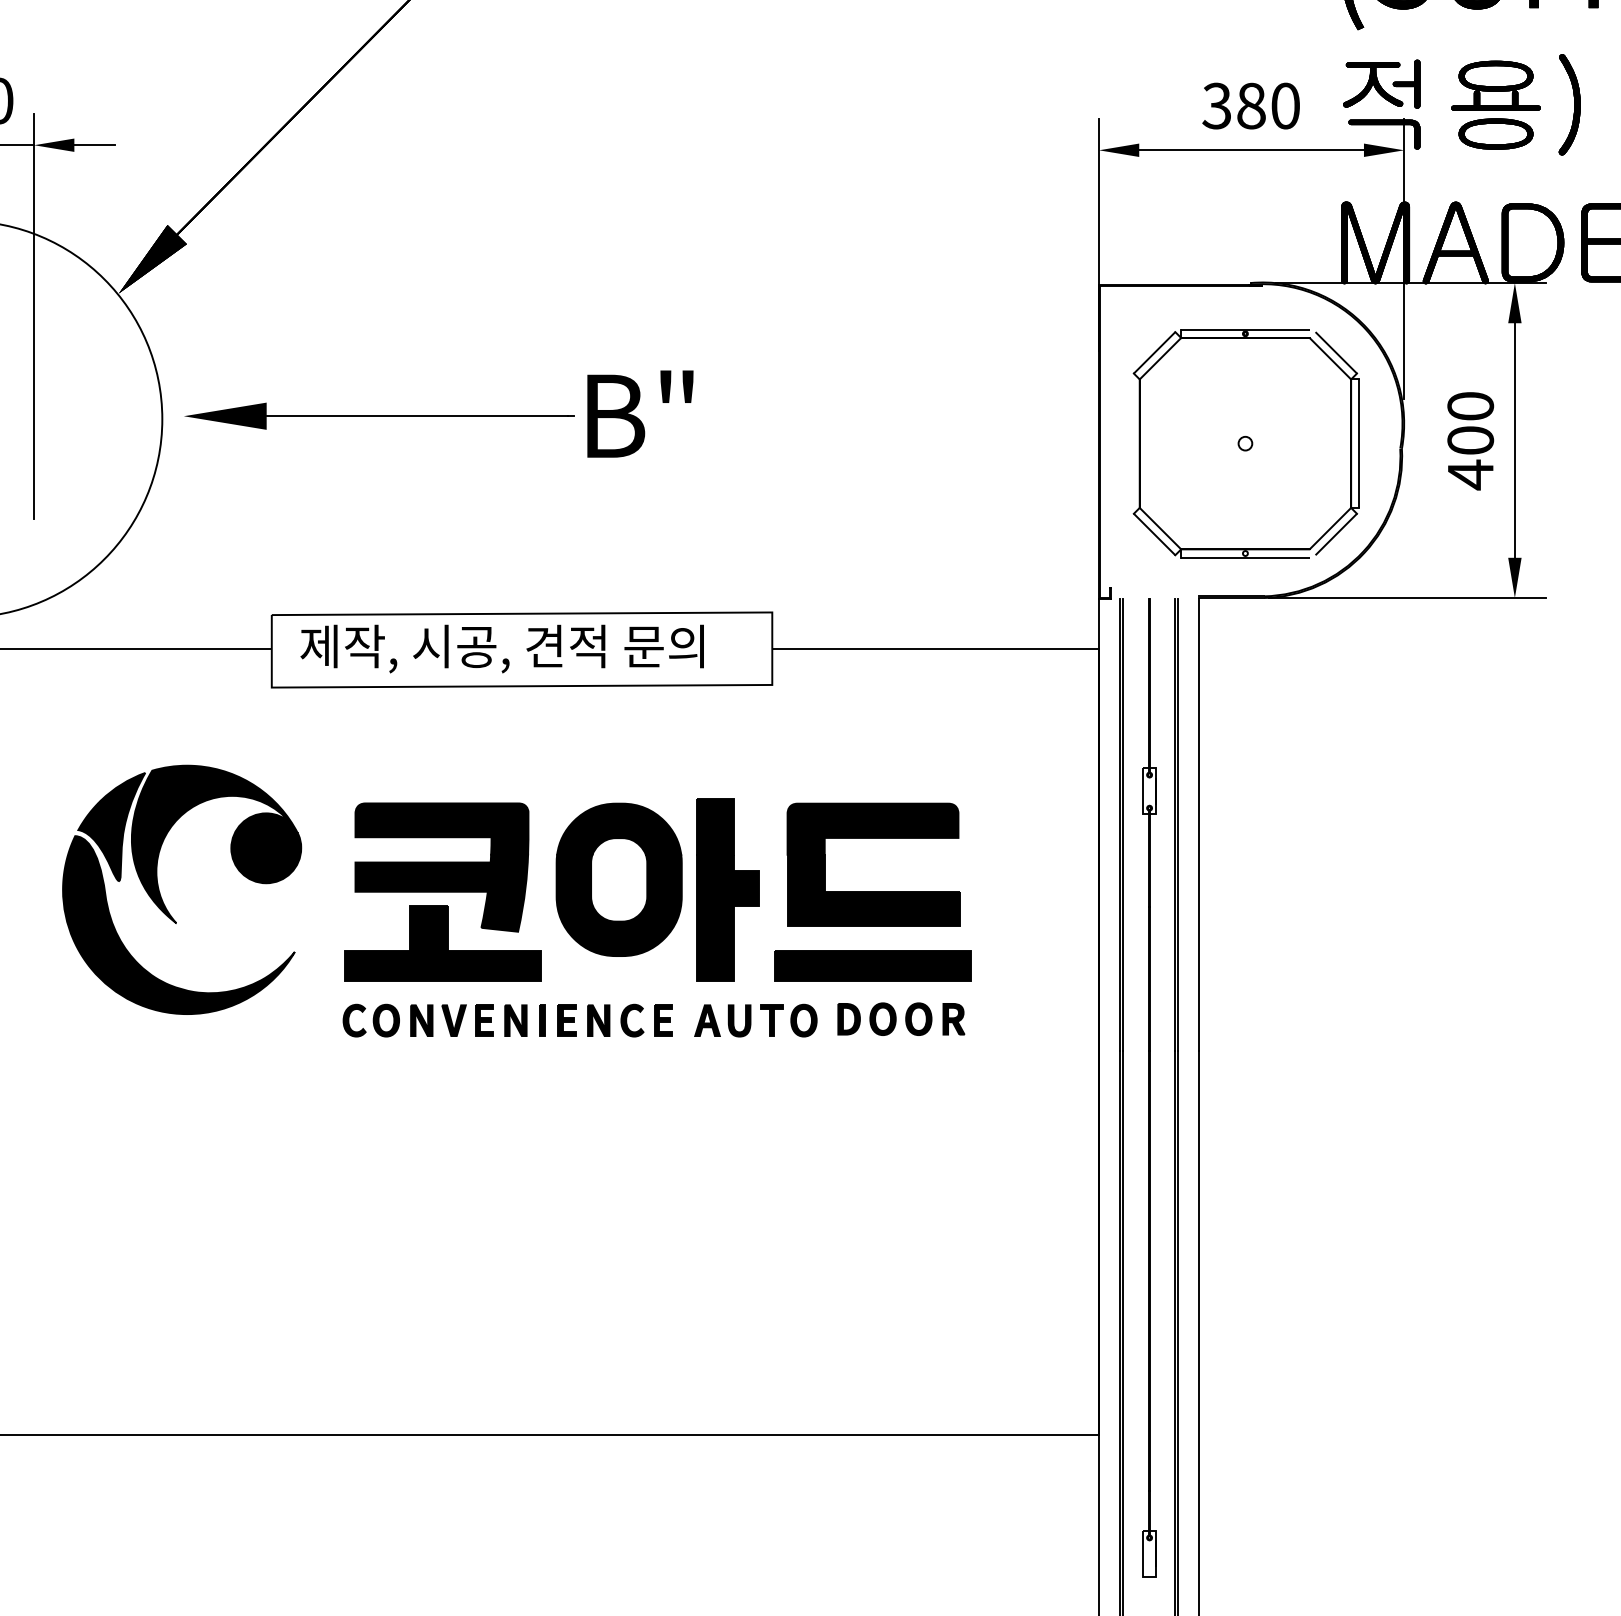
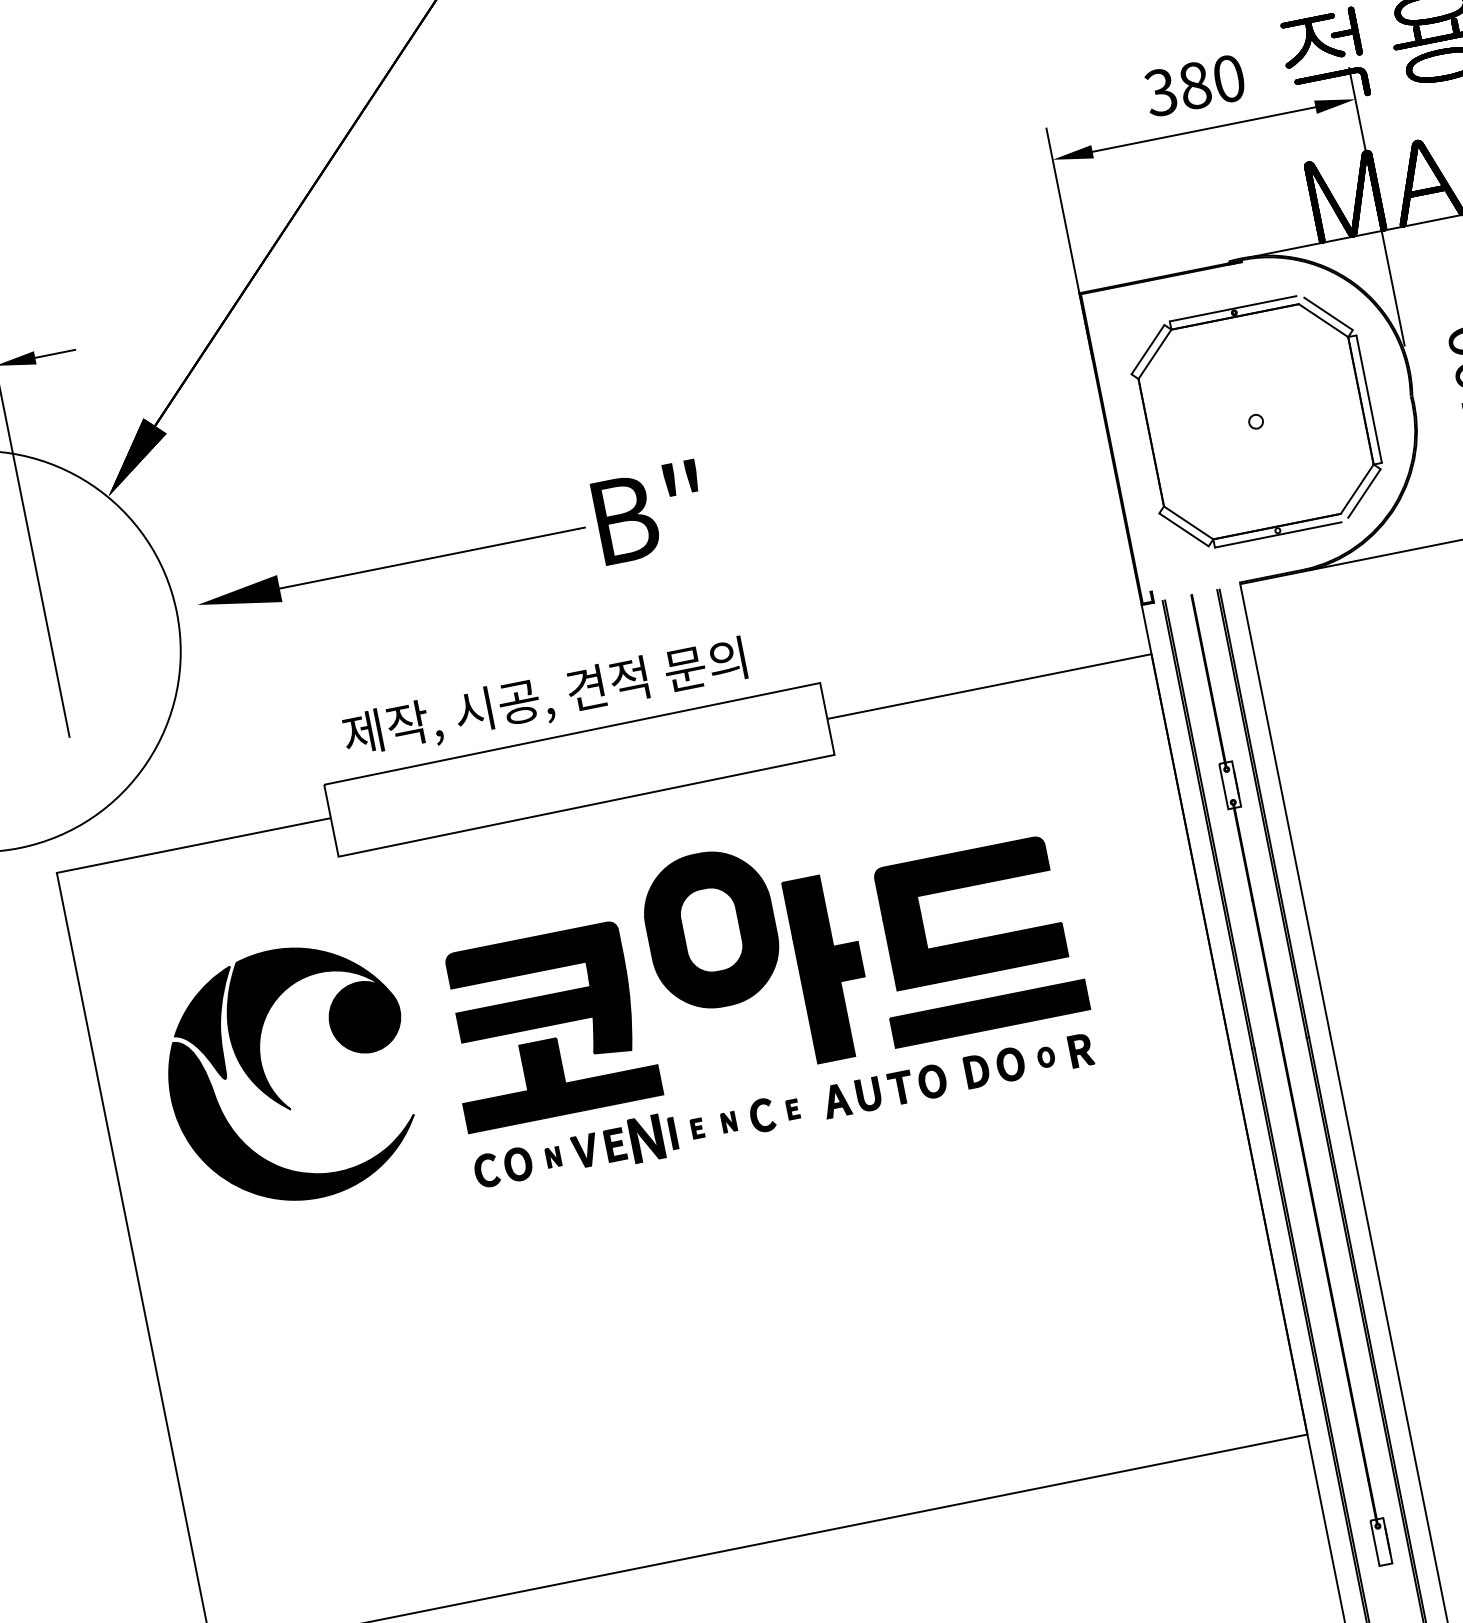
text: (501, 648) -> (544, 699), moved
part: (618, 879) -> (710, 929), moved
part: (918, 1018) -> (1045, 1056), size x0.6
part: (421, 1020) -> (553, 1157), size x0.6
part: (515, 1020) -> (646, 1138), size x1.4
part: (566, 1020) -> (696, 1128), size x0.6
part: (598, 1020) -> (728, 1122), size x0.6
part: (663, 1020) -> (793, 1109), size x0.6

